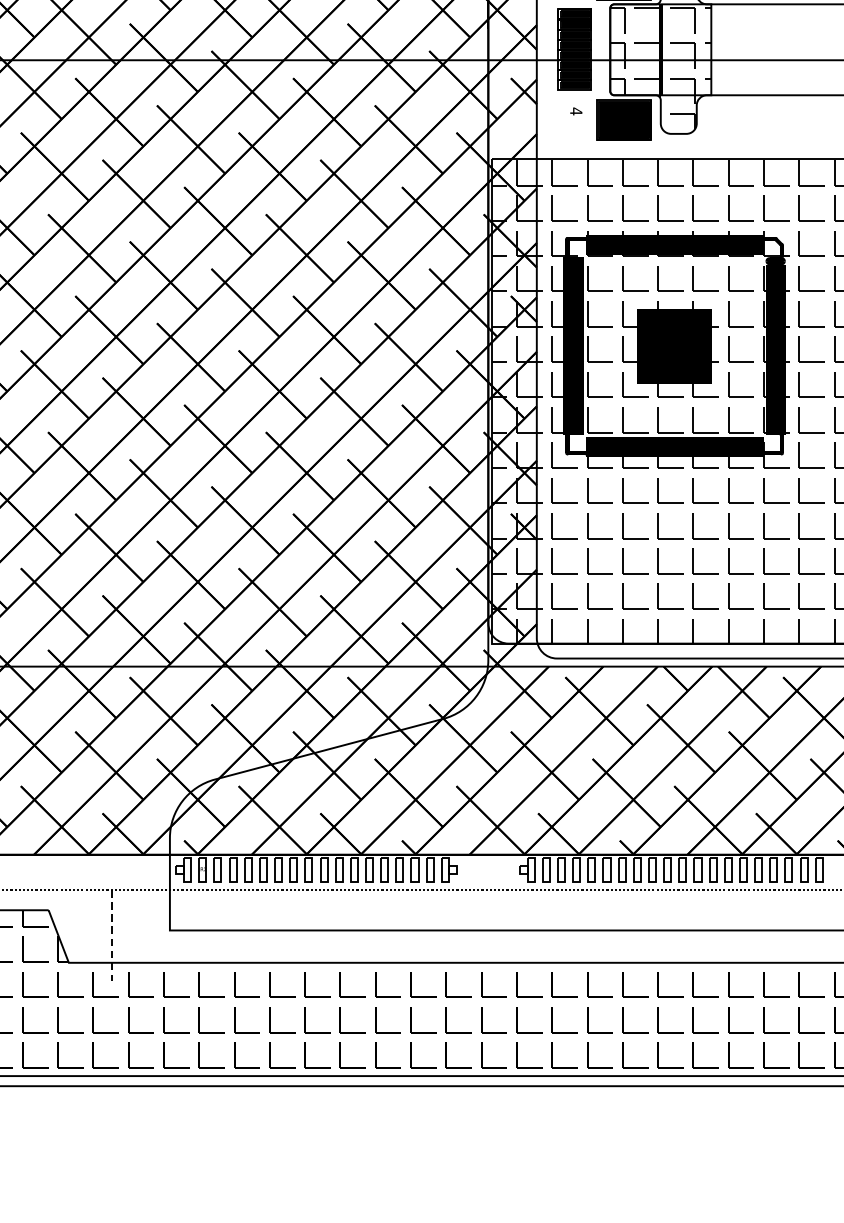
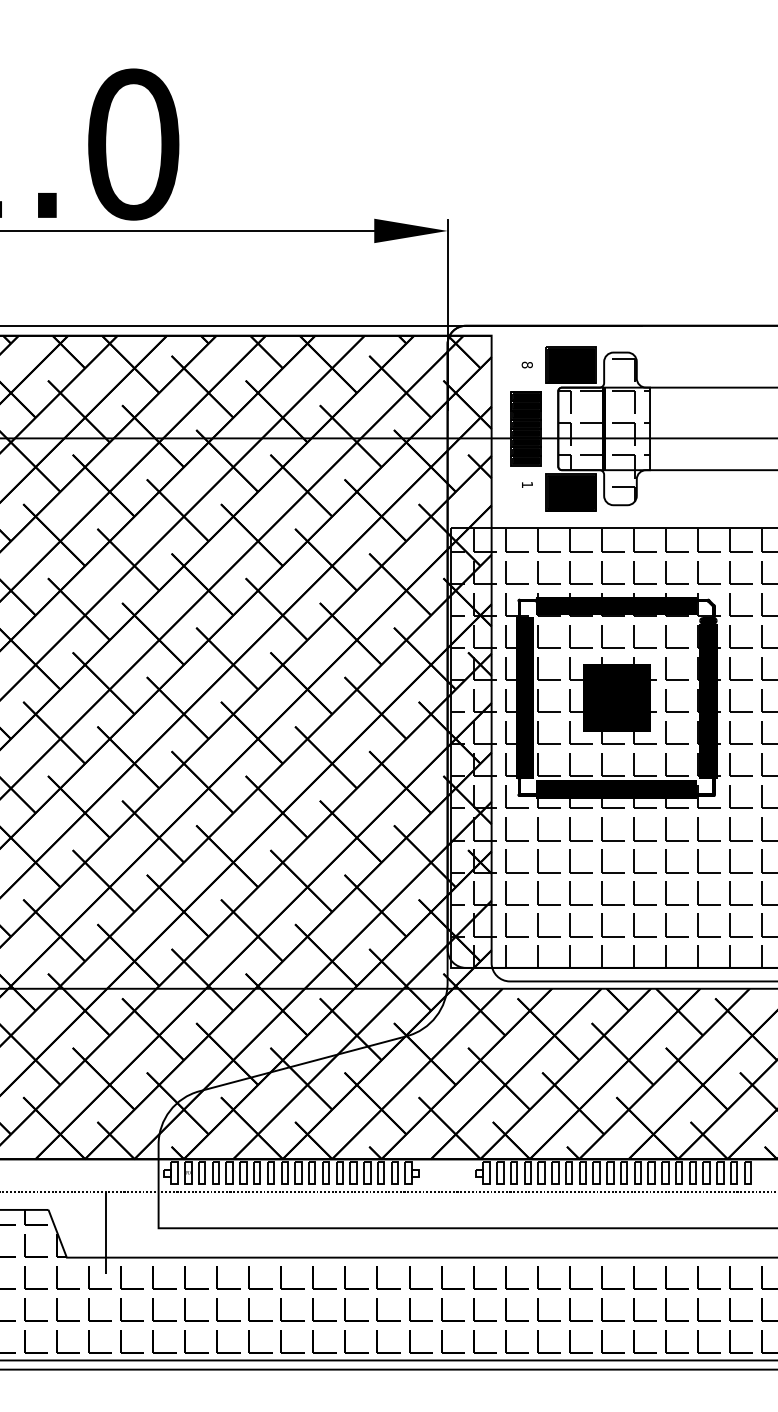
text: (576, 111) -> (527, 484), 4 -> 1
line: (112, 936) -> (106, 1233), dashed -> solid

